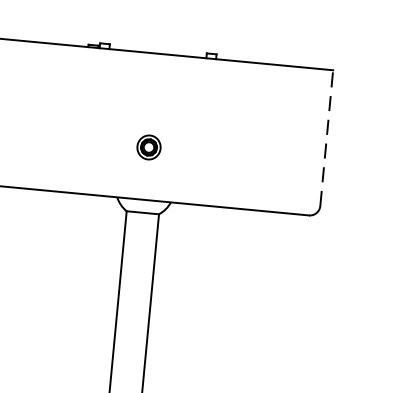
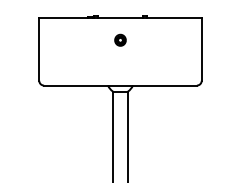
line: (326, 136) -> (201, 48), dashed -> solid
part: (149, 145) -> (120, 39), moved

